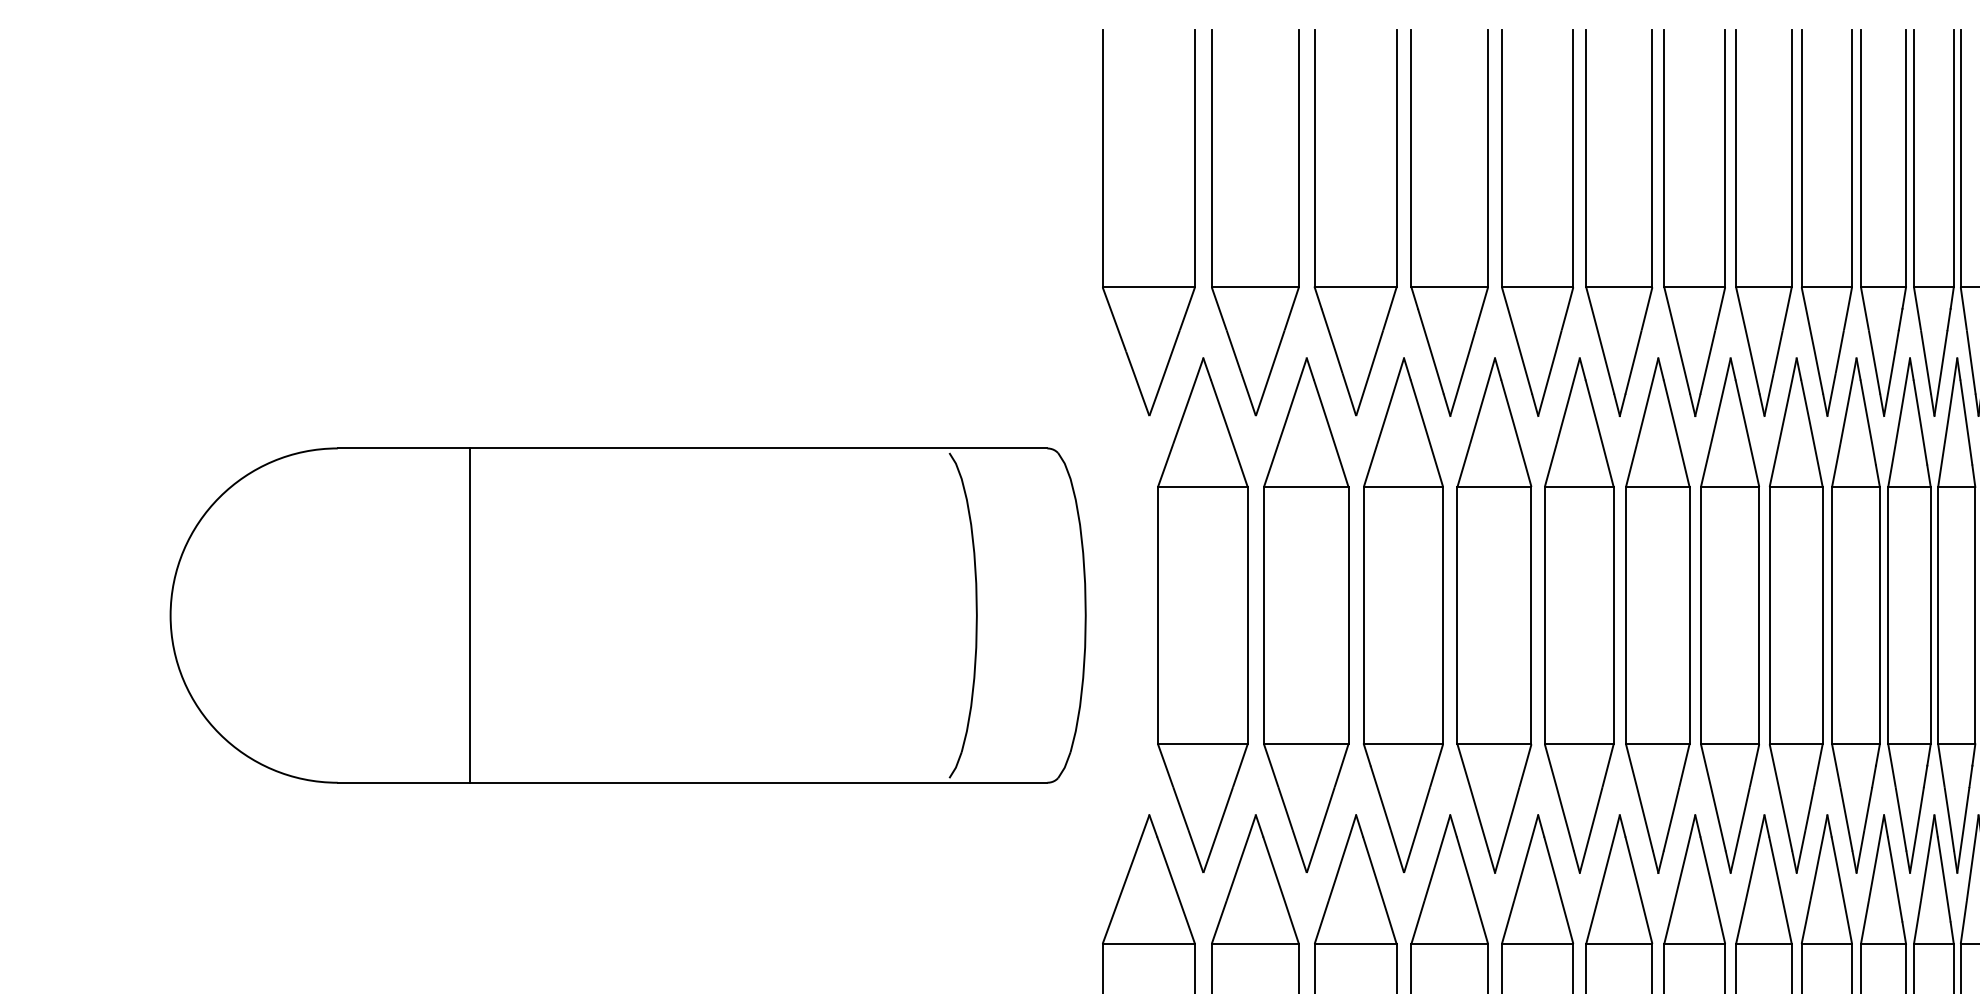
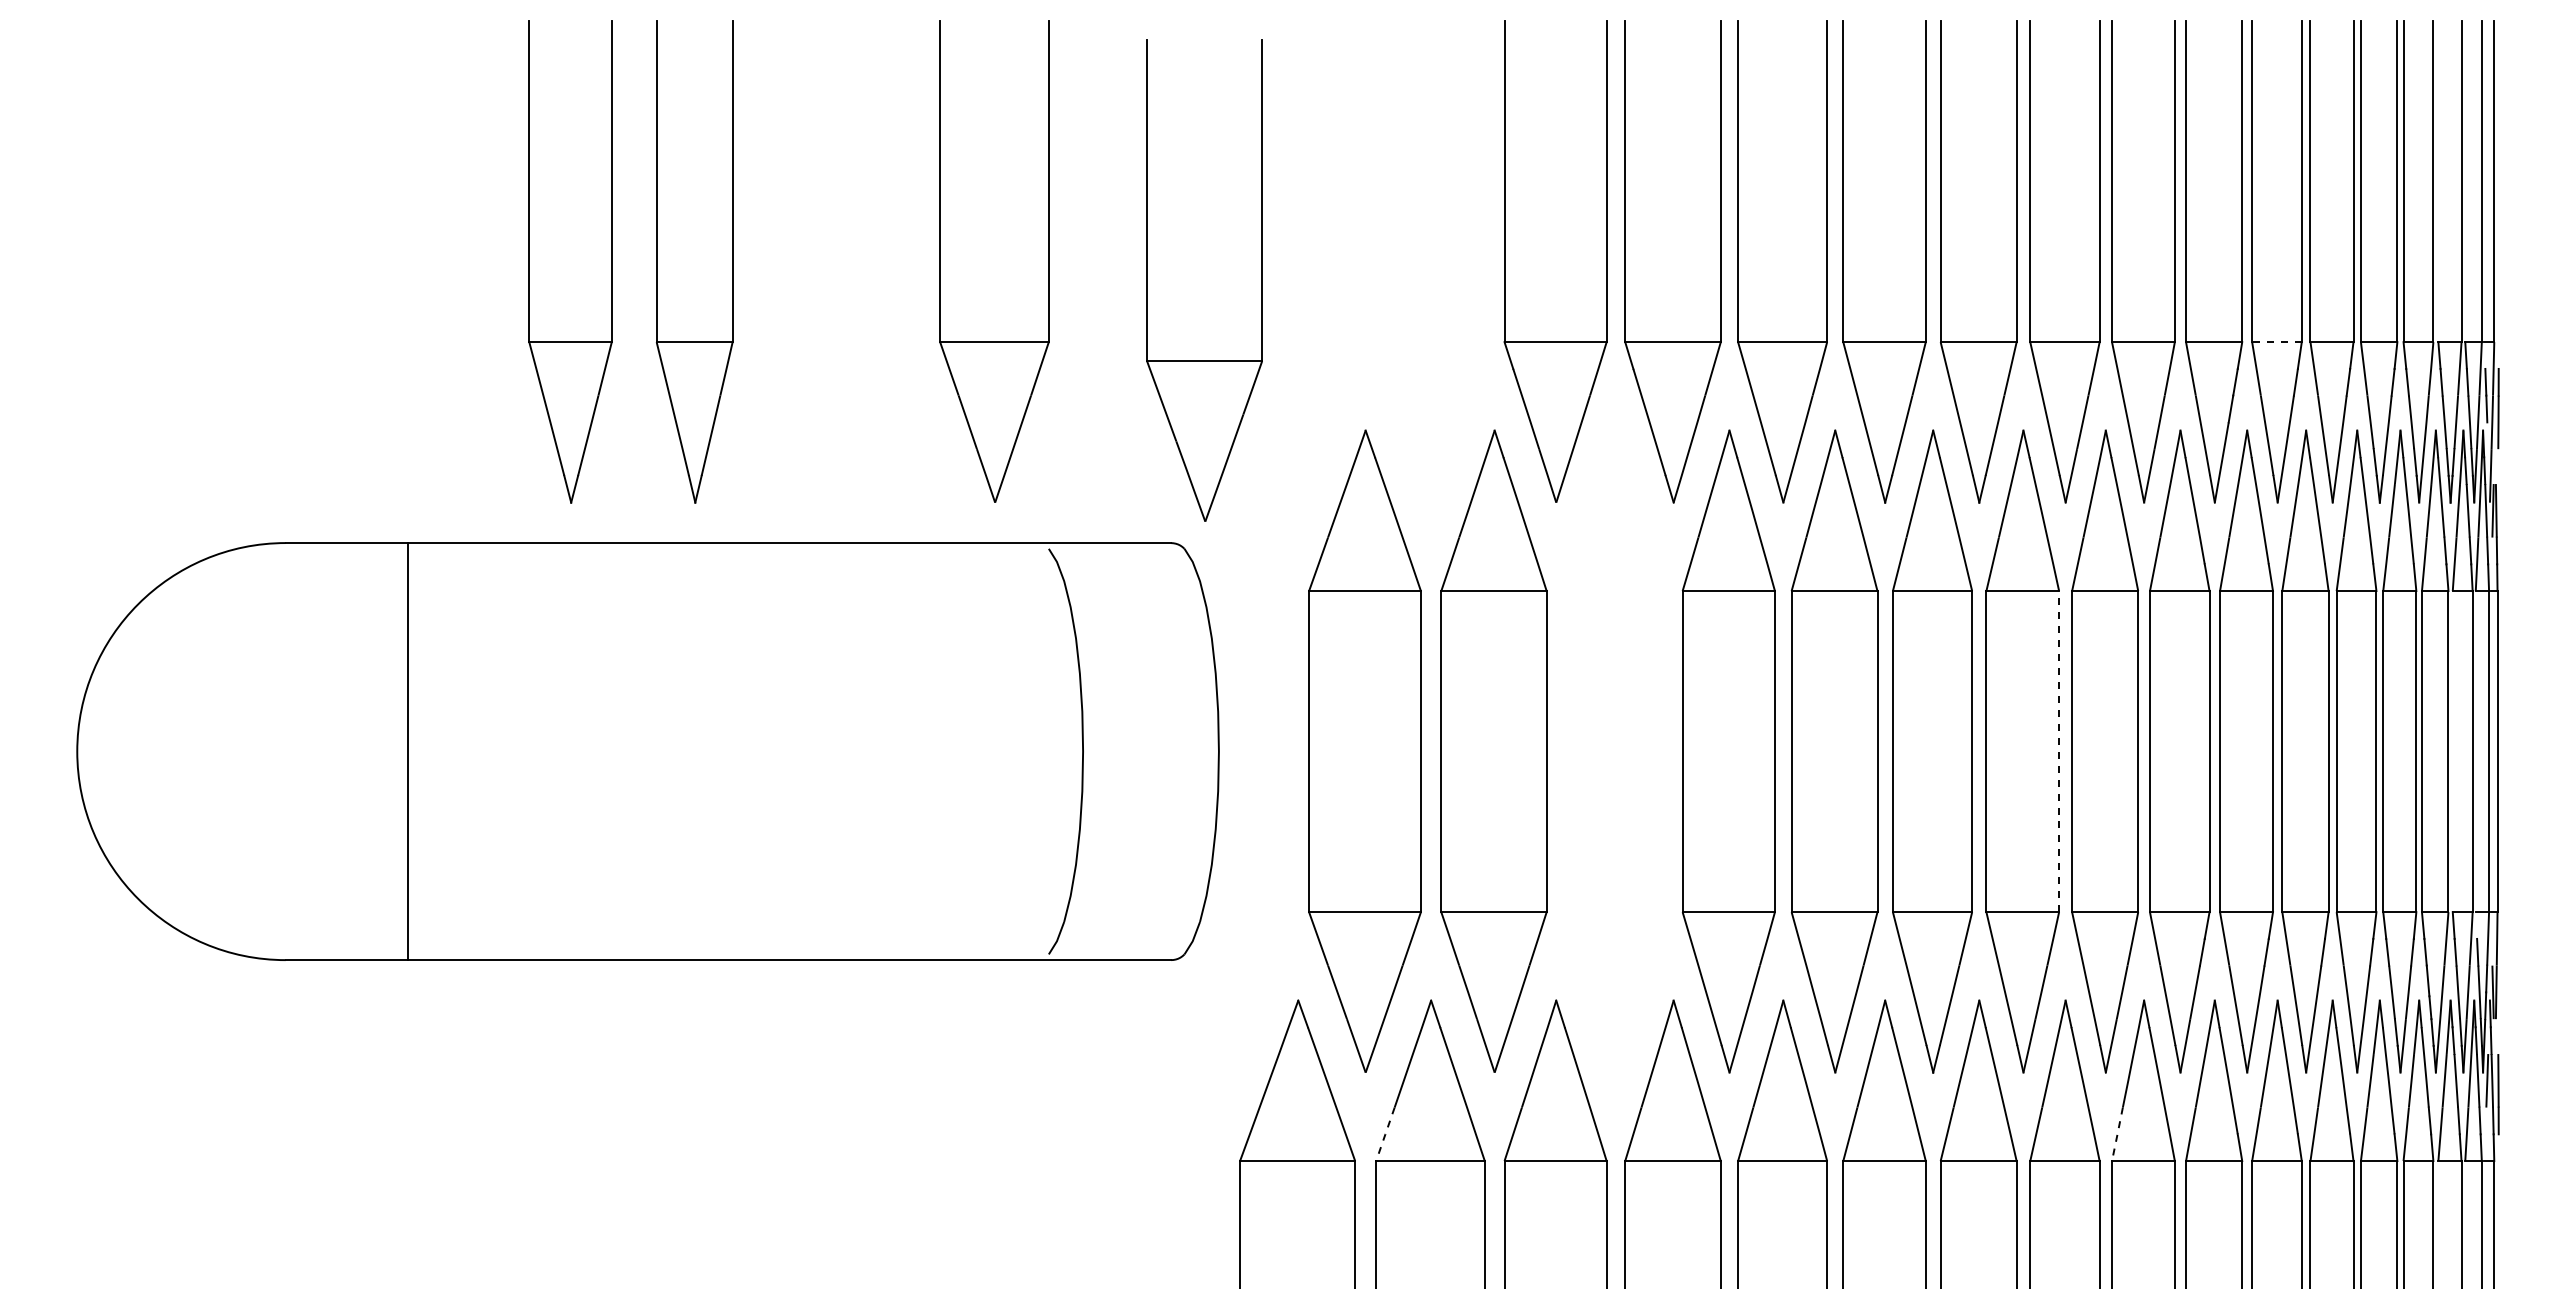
part: (533, 222) -> (529, 261), added
part: (635, 222) -> (657, 261), added
part: (1103, 222) -> (1147, 280), moved
part: (1212, 222) -> (940, 261), moved
line: (1933, 287) -> (2276, 342), solid -> dashed
part: (1402, 614) -> (1614, 750), removed
line: (470, 615) -> (408, 751), moved
line: (1759, 615) -> (2059, 751), solid -> dashed
line: (1219, 922) -> (1385, 1134), solid -> dashed
line: (1806, 922) -> (2117, 1134), solid -> dashed

